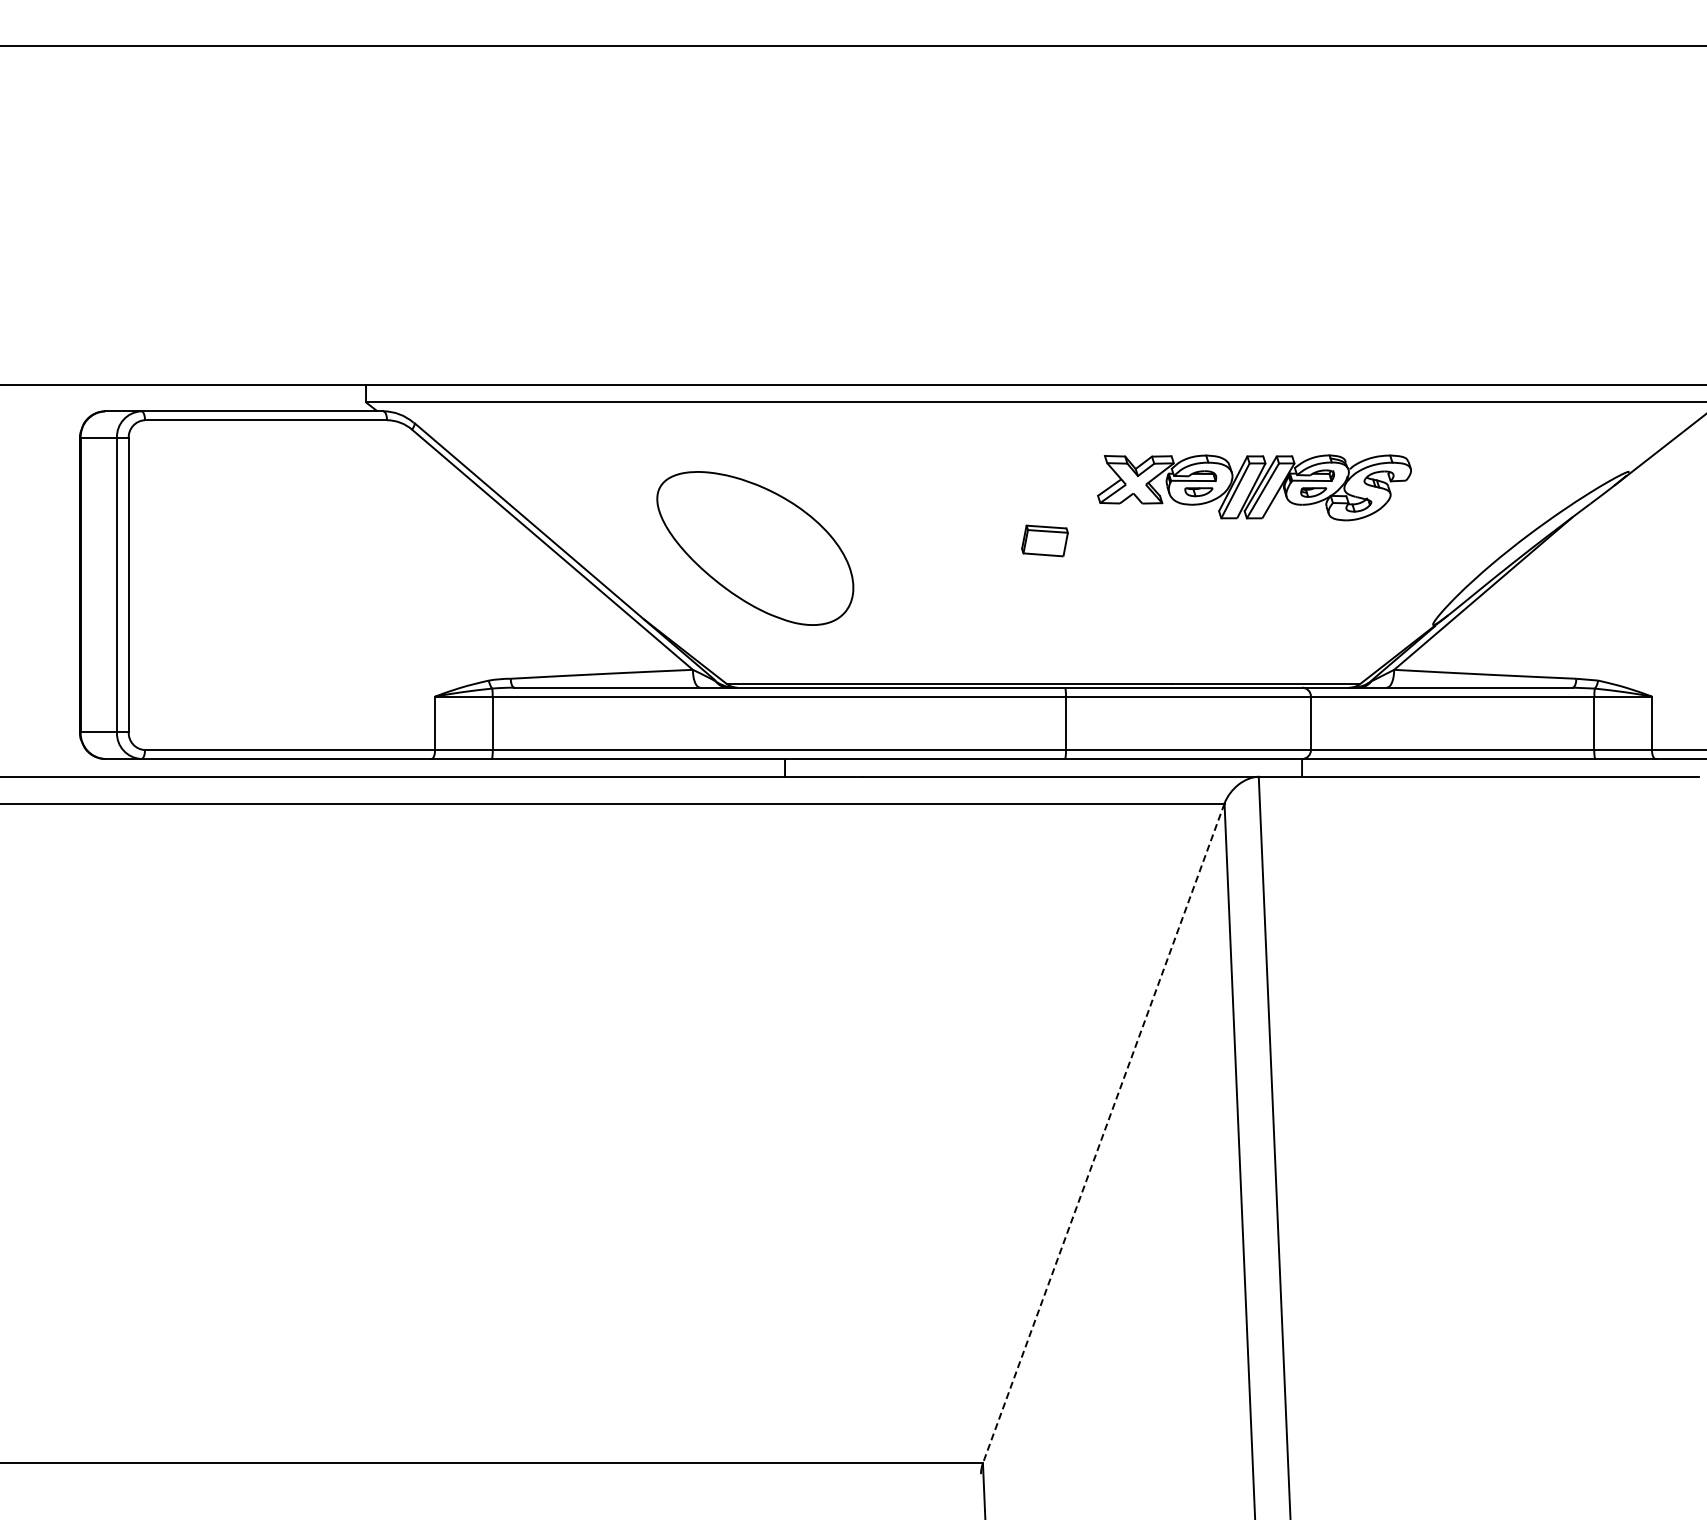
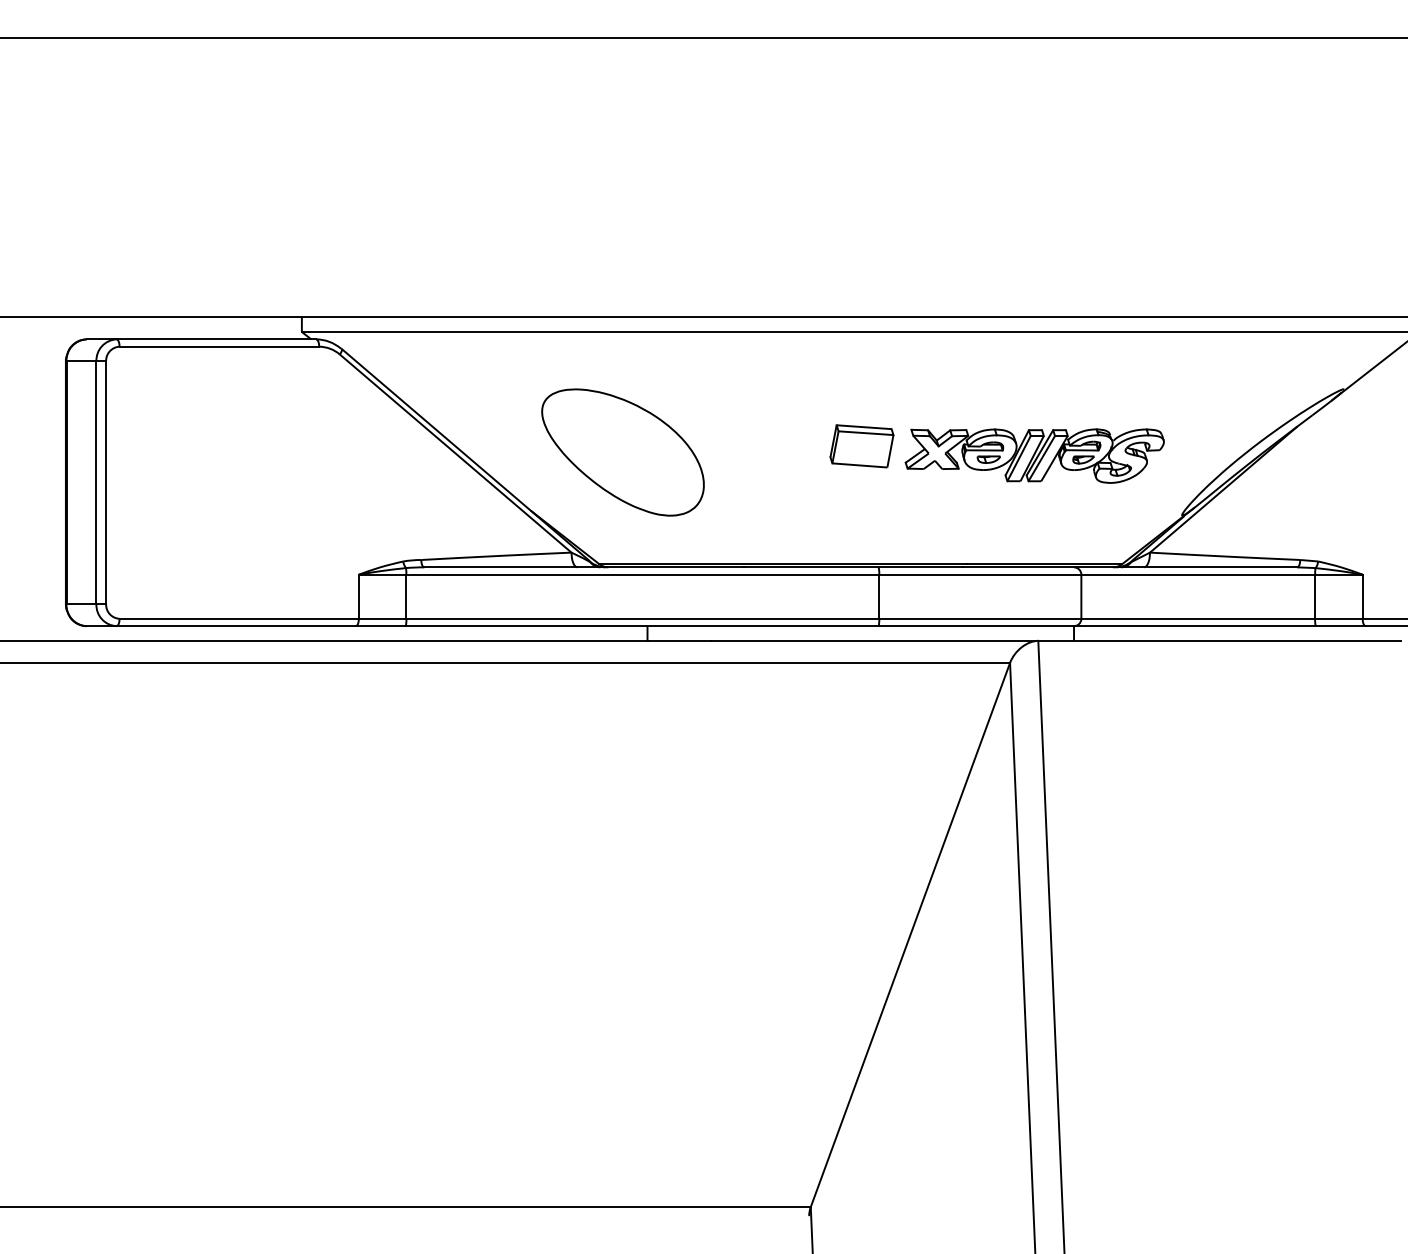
part: (1254, 487) -> (1034, 455), moved
part: (1044, 540) -> (861, 445), size x1.67
line: (1103, 1133) -> (910, 935), dashed -> solid

